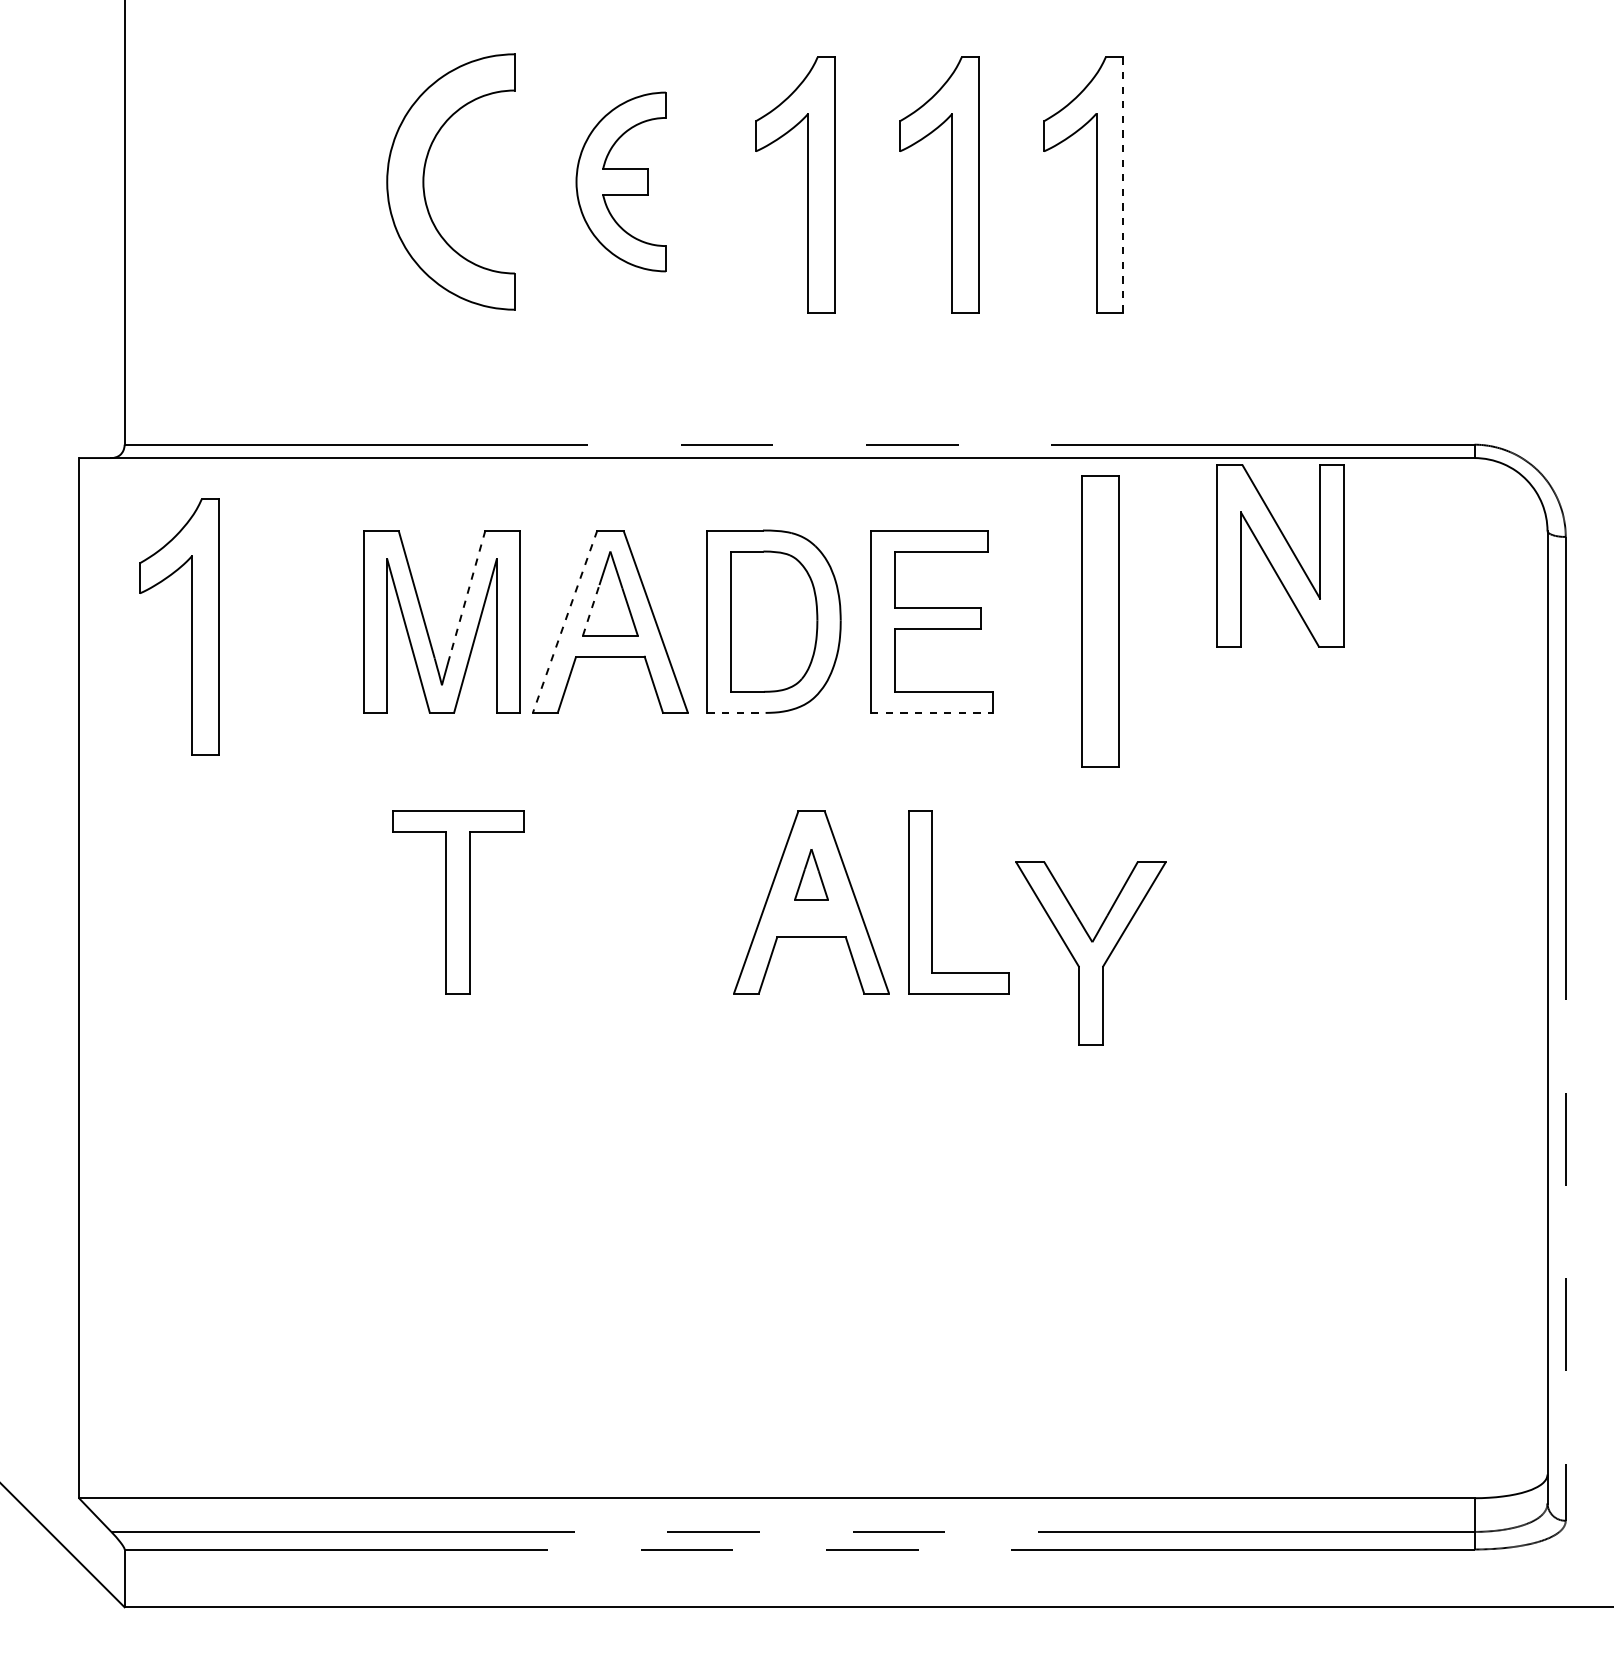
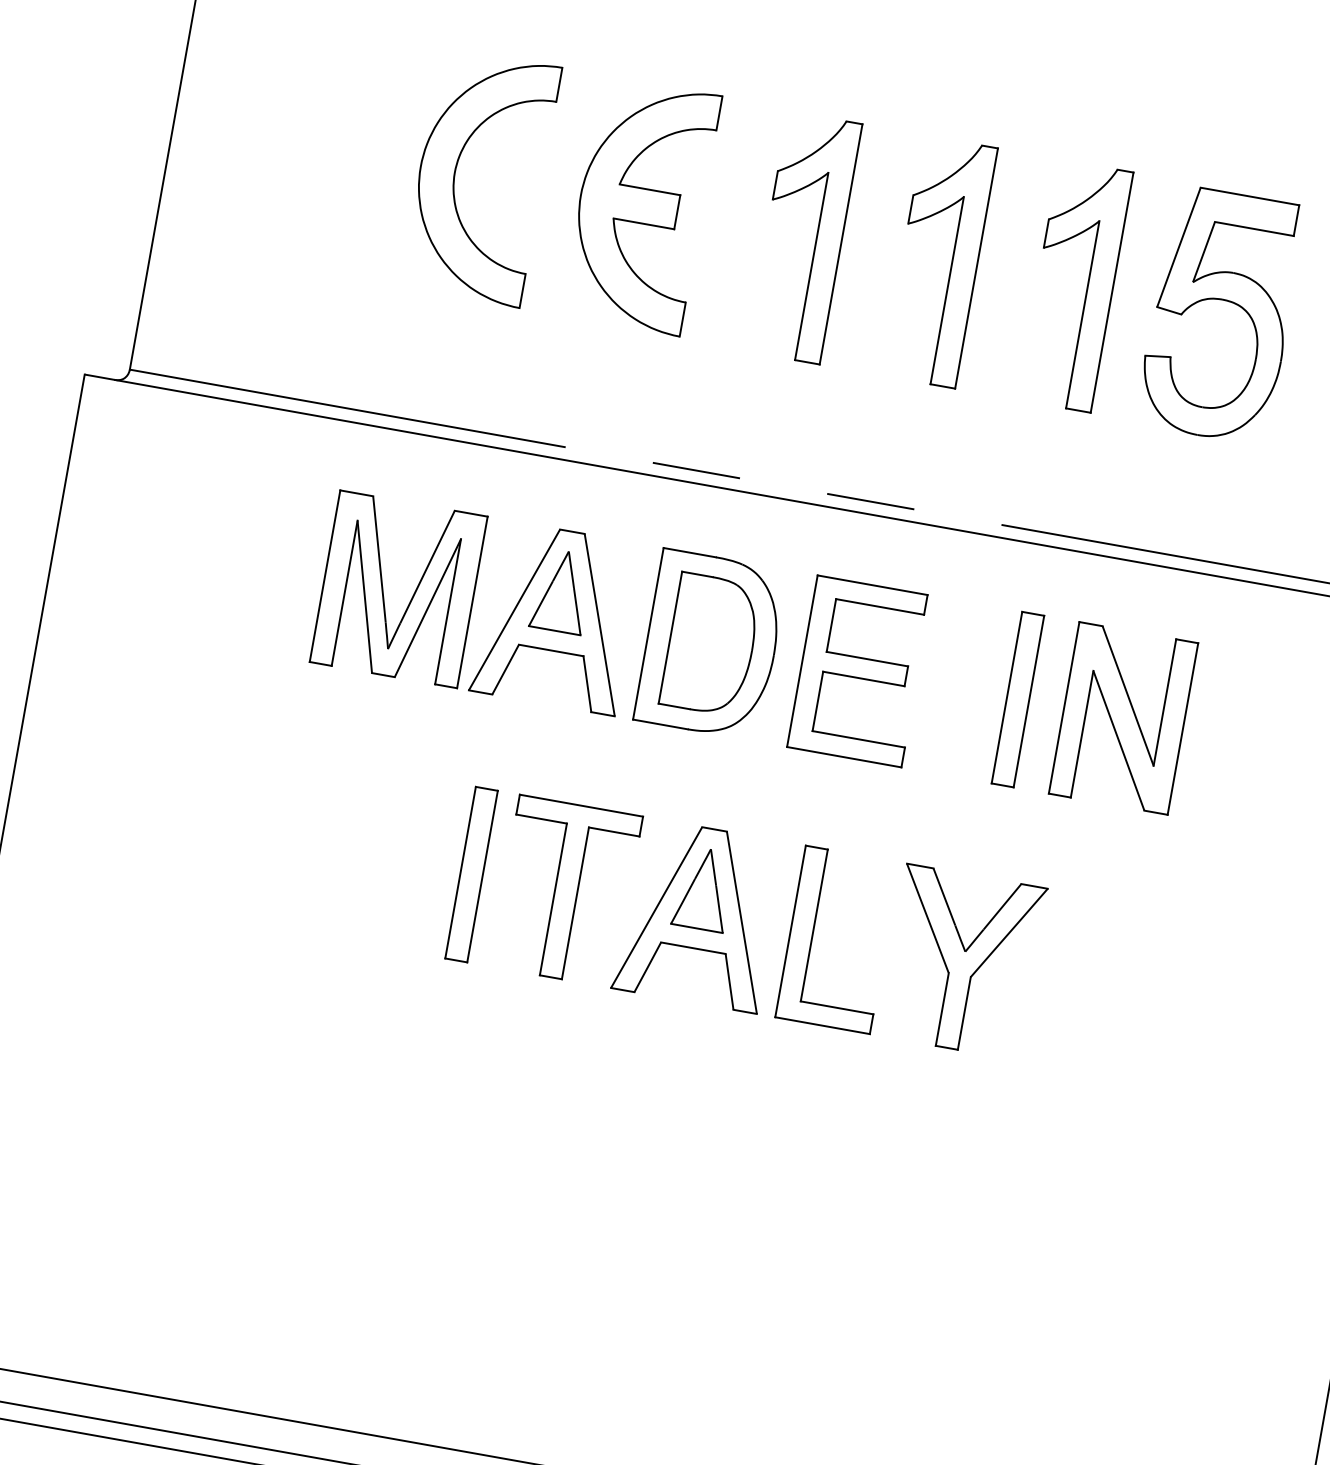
part: (1242, 173) -> (1226, 301), added
part: (620, 181) -> (640, 205), size x1.43
line: (1122, 185) -> (1111, 293), dashed -> solid
part: (1280, 555) -> (1123, 718), moved
line: (467, 593) -> (427, 567), dashed -> solid
line: (591, 610) -> (541, 603), dashed -> solid
part: (1100, 621) -> (1018, 699), size x0.62
line: (564, 622) -> (513, 610), dashed -> solid
part: (191, 626) -> (162, 551), removed
line: (737, 712) -> (661, 724), dashed -> solid
line: (931, 712) -> (843, 756), dashed -> solid
part: (811, 874) -> (703, 888), size x1.67
part: (458, 902) -> (566, 891), moved
part: (569, 902) -> (471, 874), added
part: (1090, 953) -> (961, 962), moved

